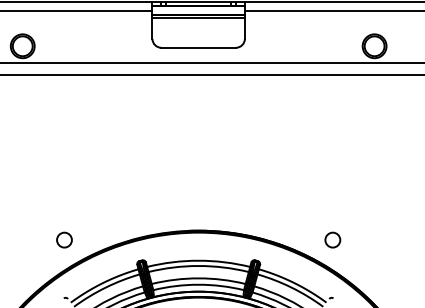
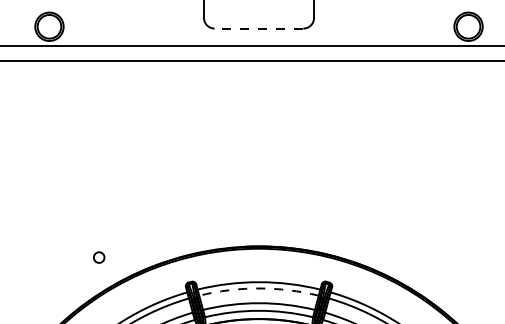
line: (198, 47) -> (258, 28), solid -> dashed
circle: (64, 239) -> (99, 256), size x0.6
circle: (332, 239) -> (418, 256), removed
arc: (198, 265) -> (258, 287), solid -> dashed

